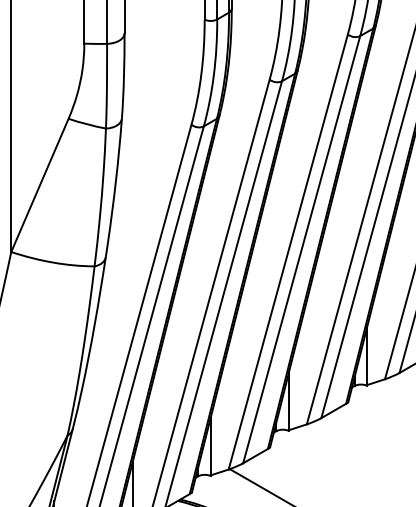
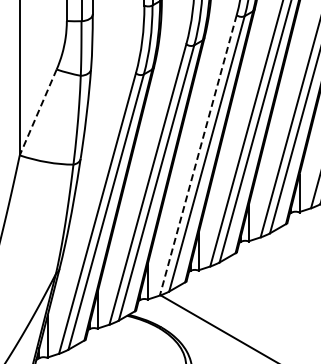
line: (40, 185) -> (38, 112), solid -> dashed
line: (288, 252) -> (198, 155), solid -> dashed

